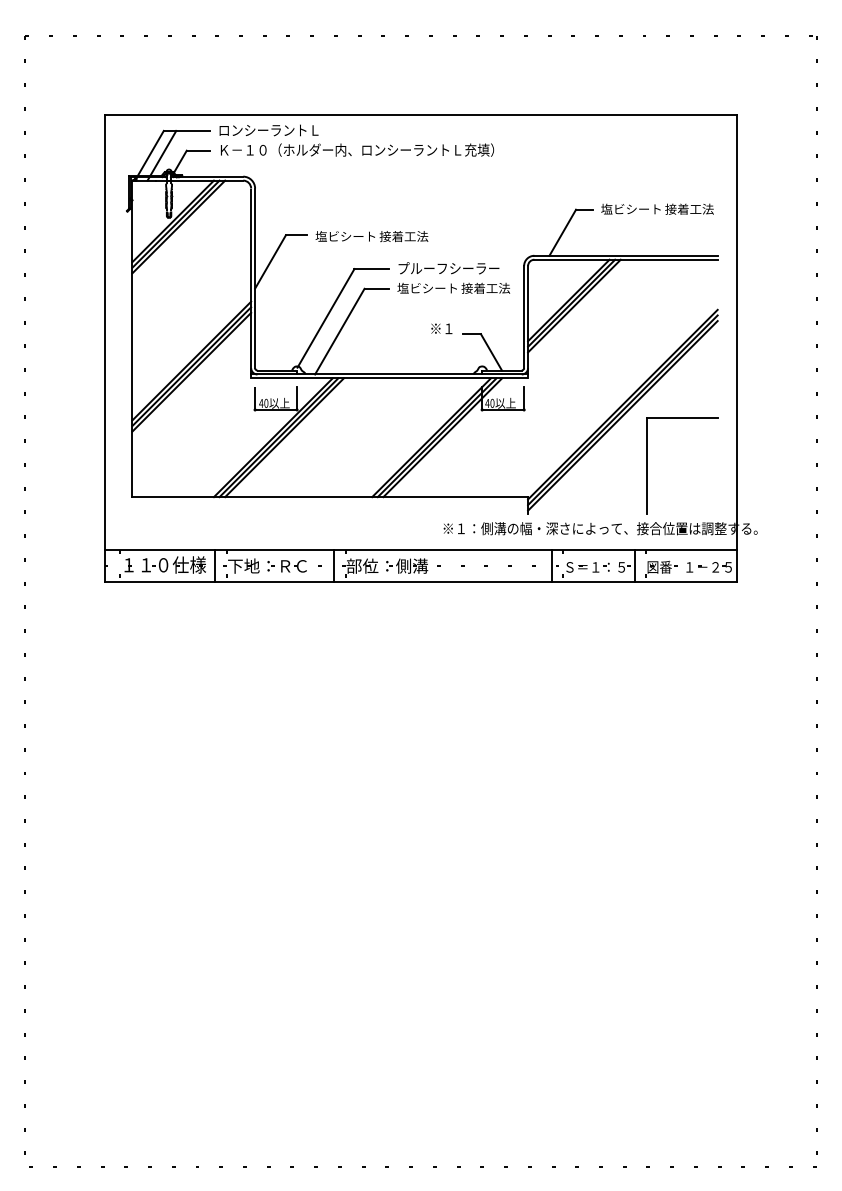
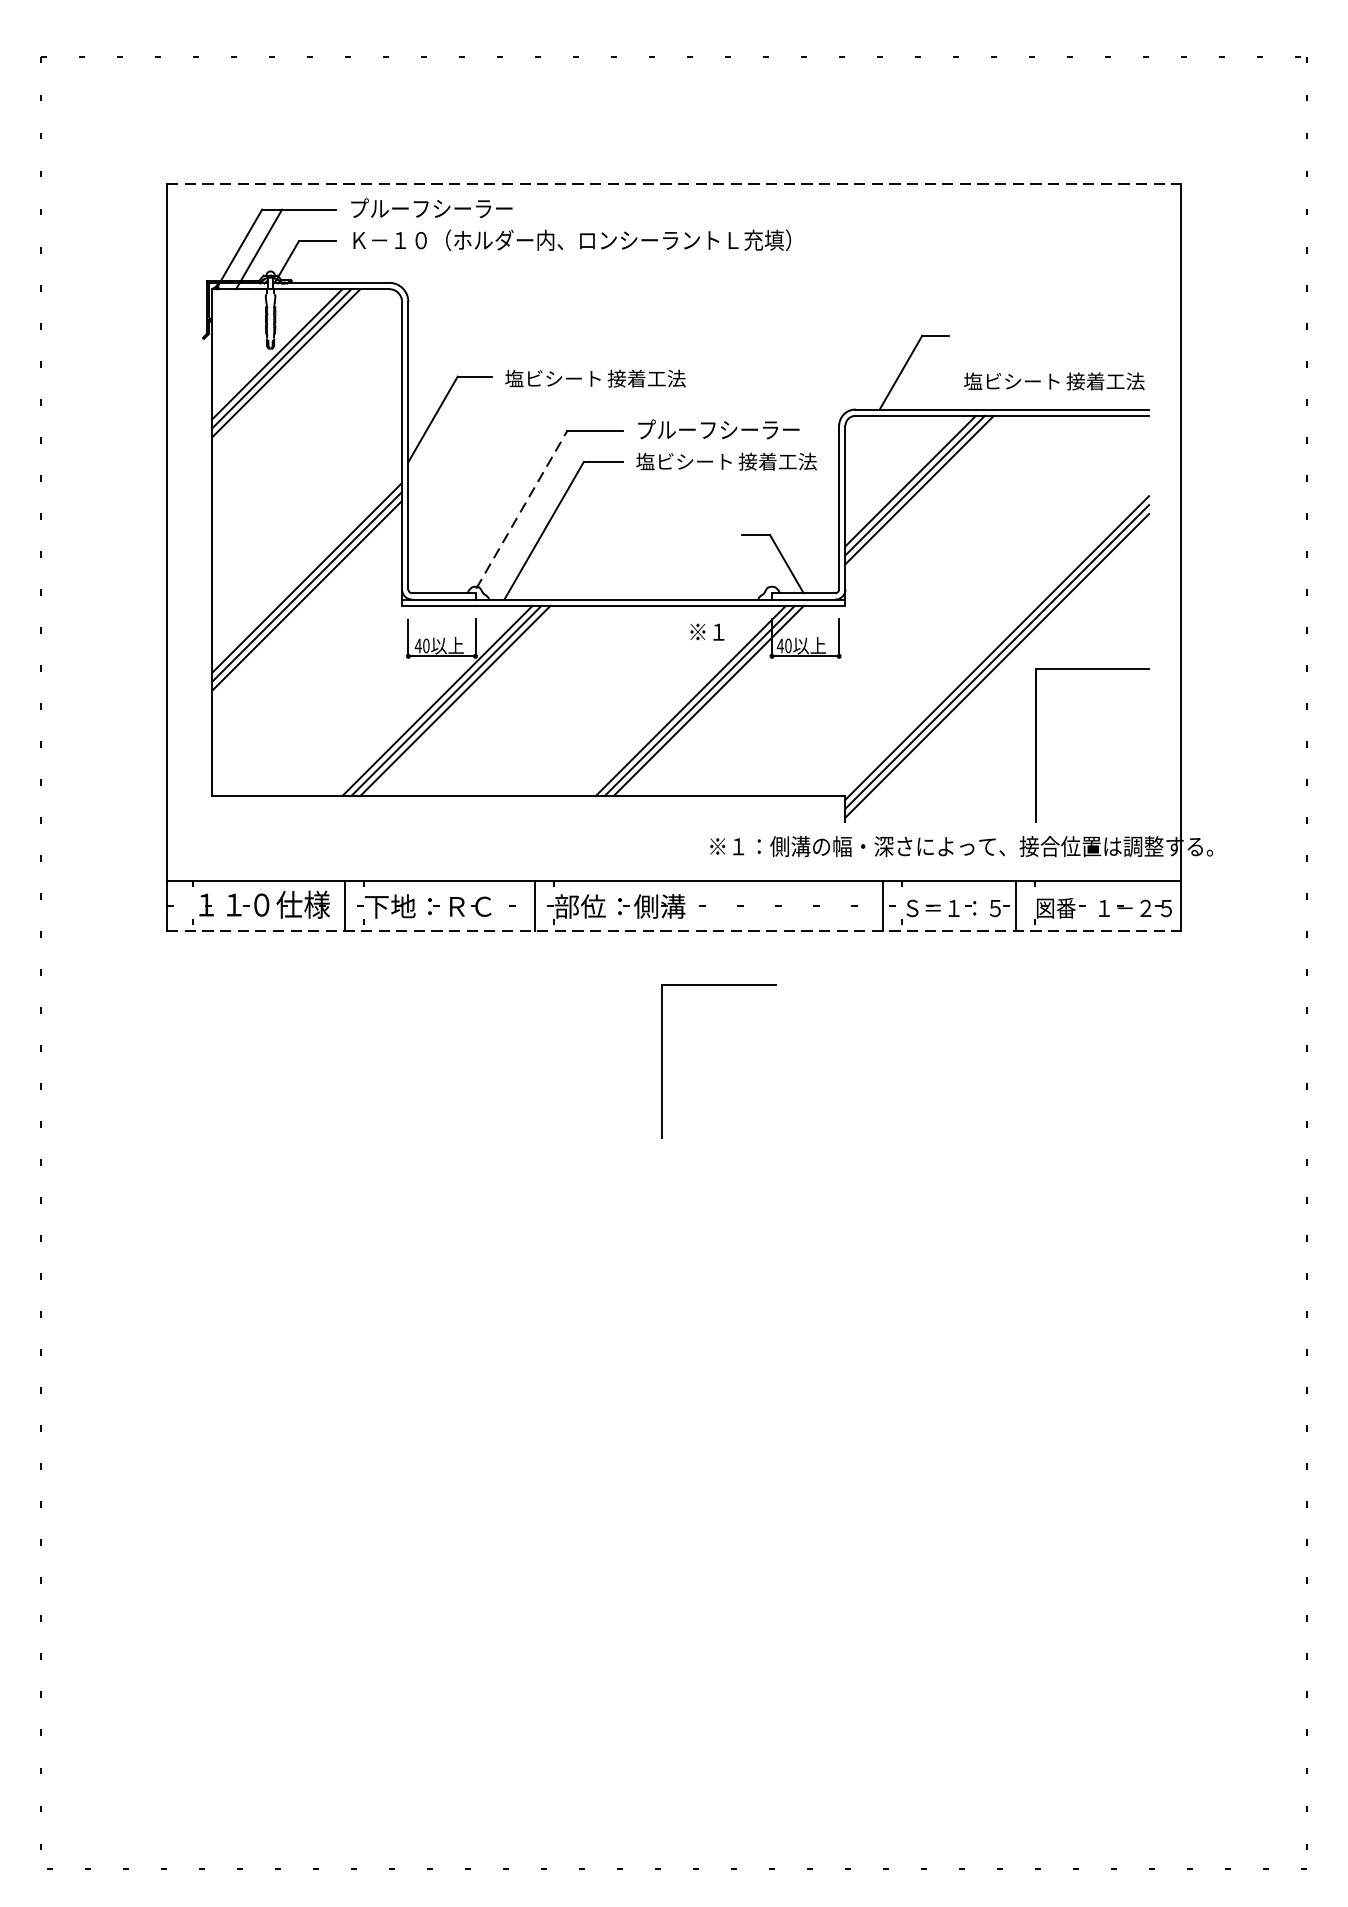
line: (421, 114) -> (674, 183), solid -> dashed
text: (269, 130) -> (431, 208), ロンシーラントＬ -> プルーフシーラー
text: (657, 208) -> (1054, 380), moved
line: (325, 318) -> (521, 509), solid -> dashed
text: (441, 328) -> (706, 631), moved
line: (421, 581) -> (674, 931), solid -> dashed
part: (414, 662) -> (663, 1060), added

